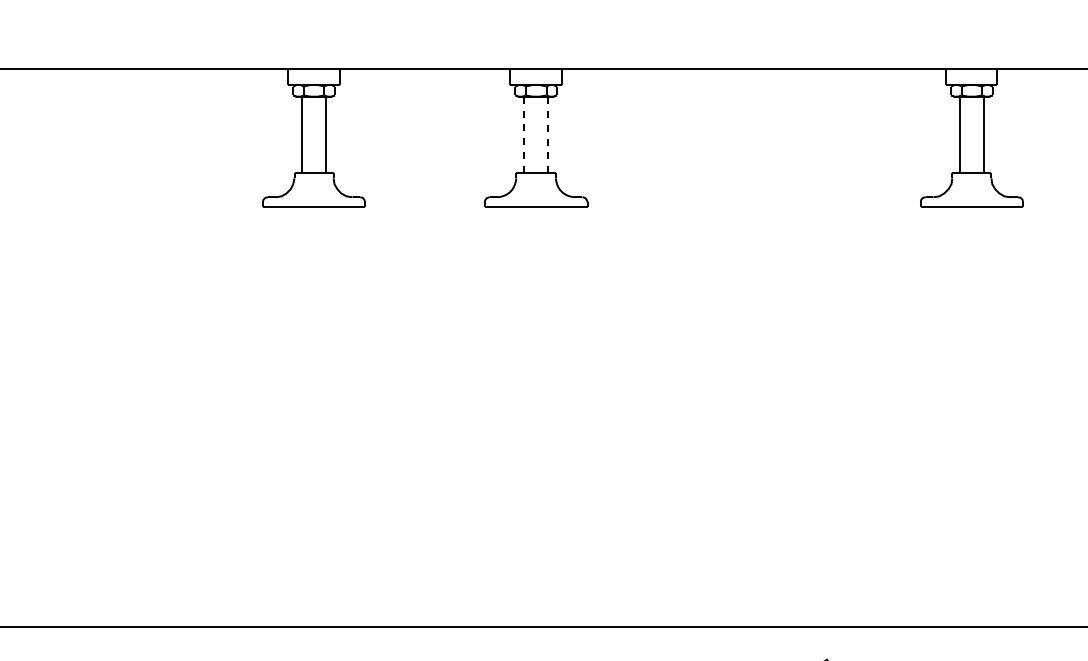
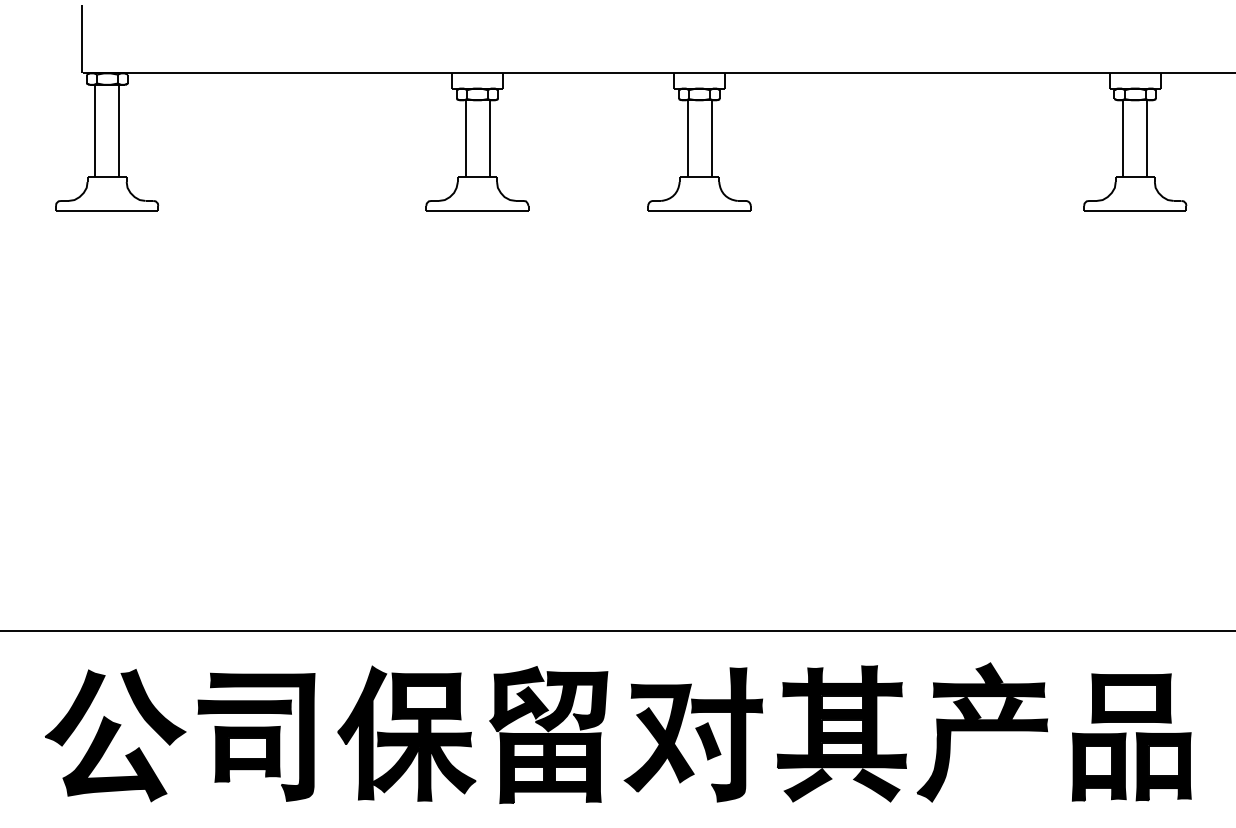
line: (548, 134) -> (711, 138), dashed -> solid
line: (524, 135) -> (687, 139), dashed -> solid

